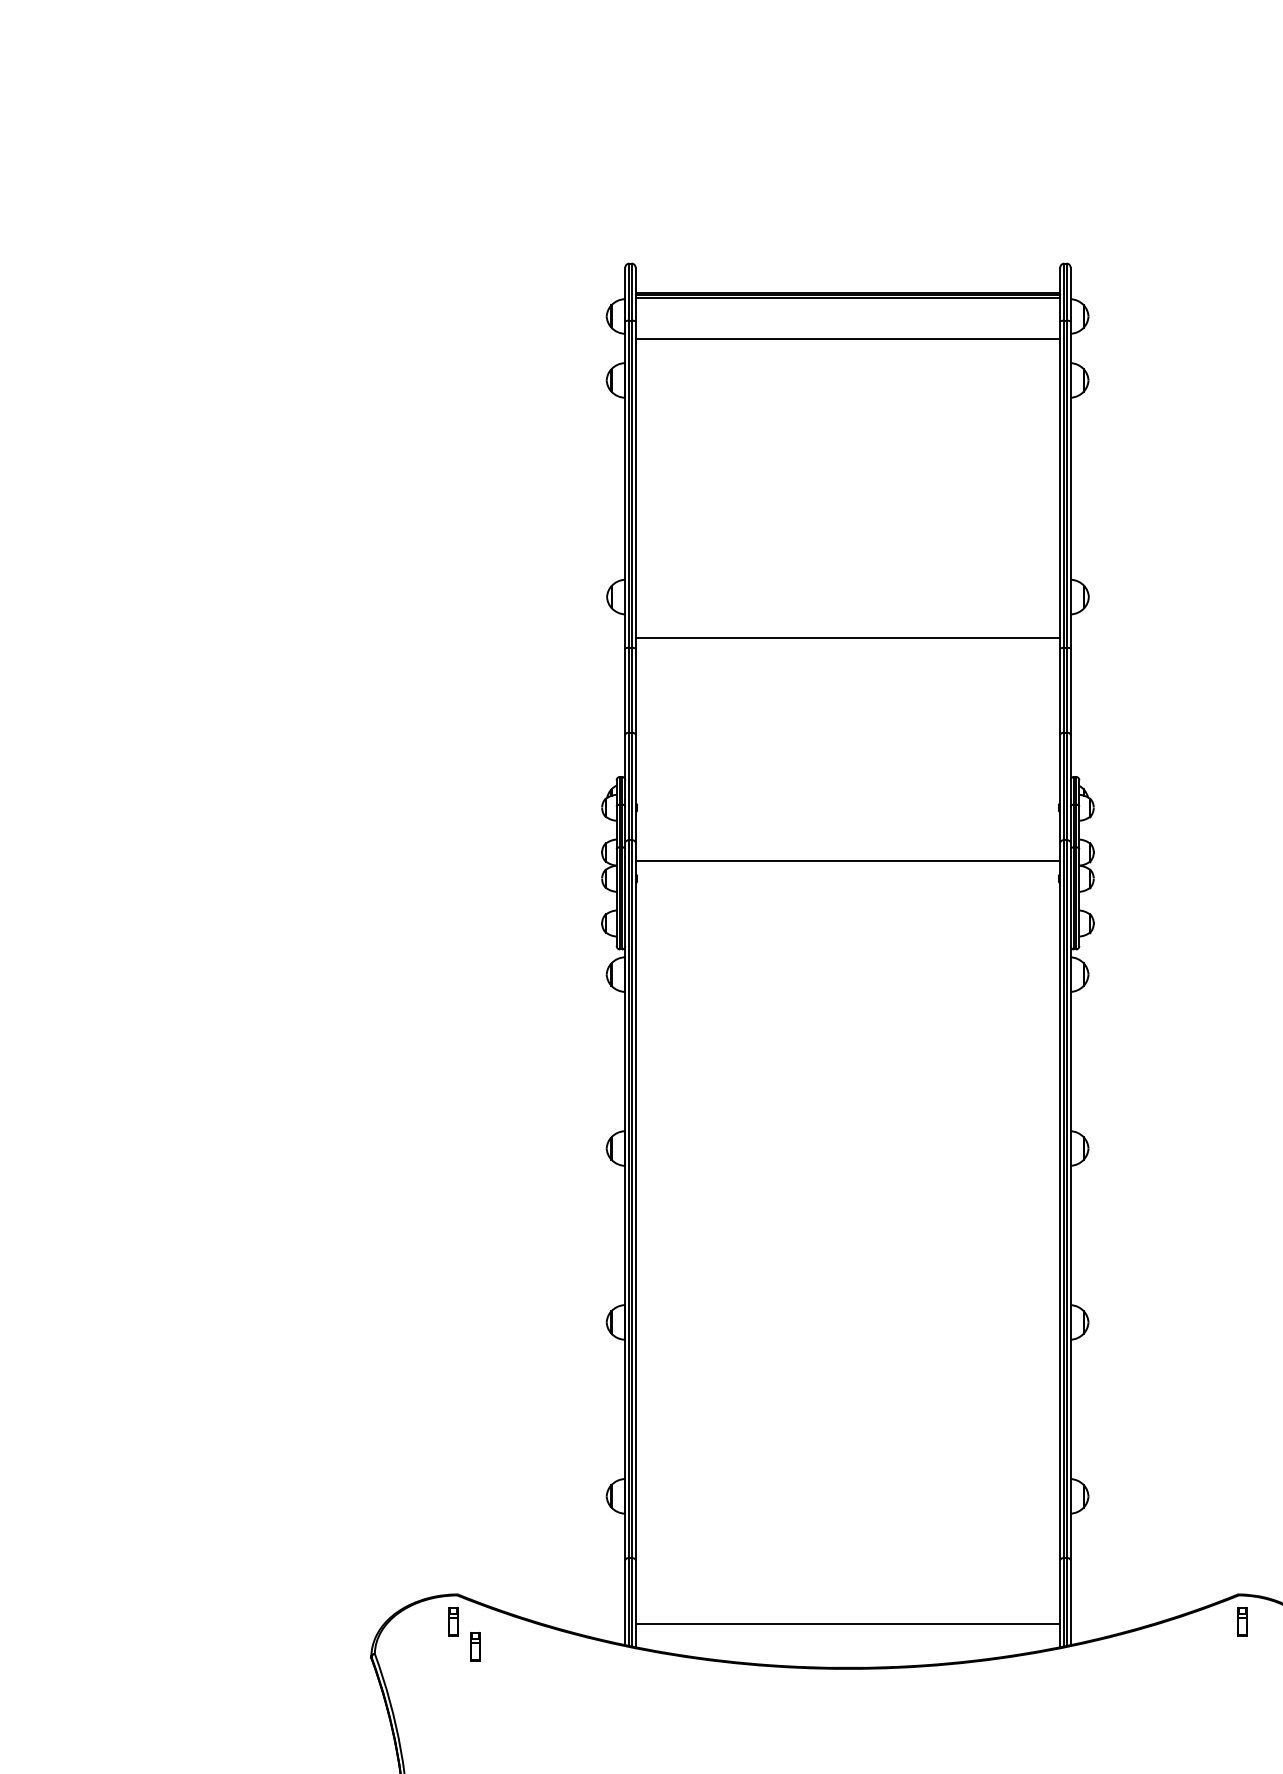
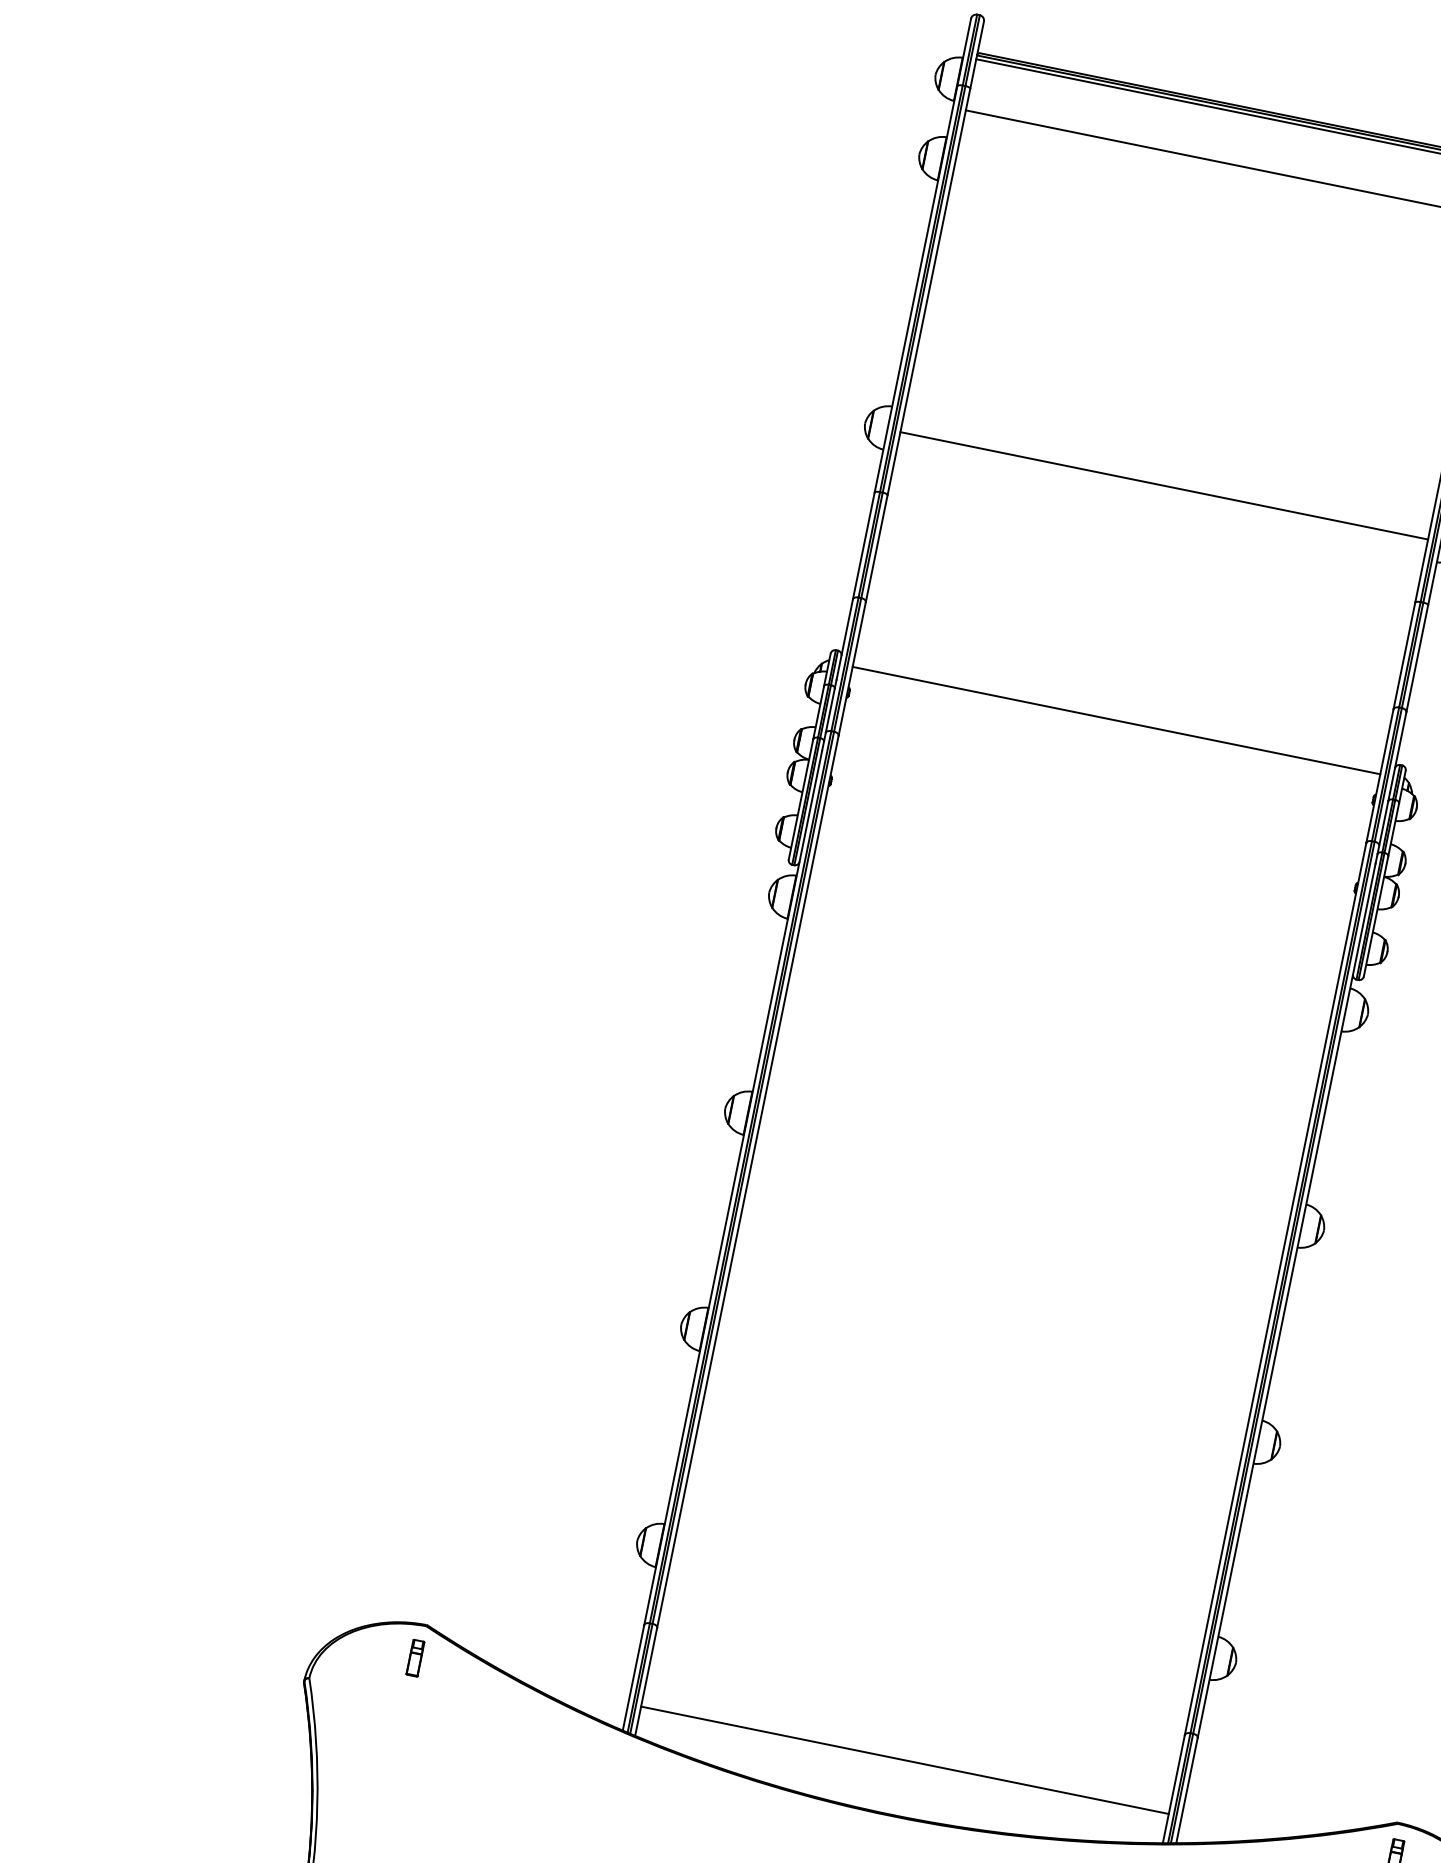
line: (847, 638) -> (1163, 486), moved
line: (847, 861) -> (1115, 720), moved
part: (475, 1646) -> (436, 1694), removed

